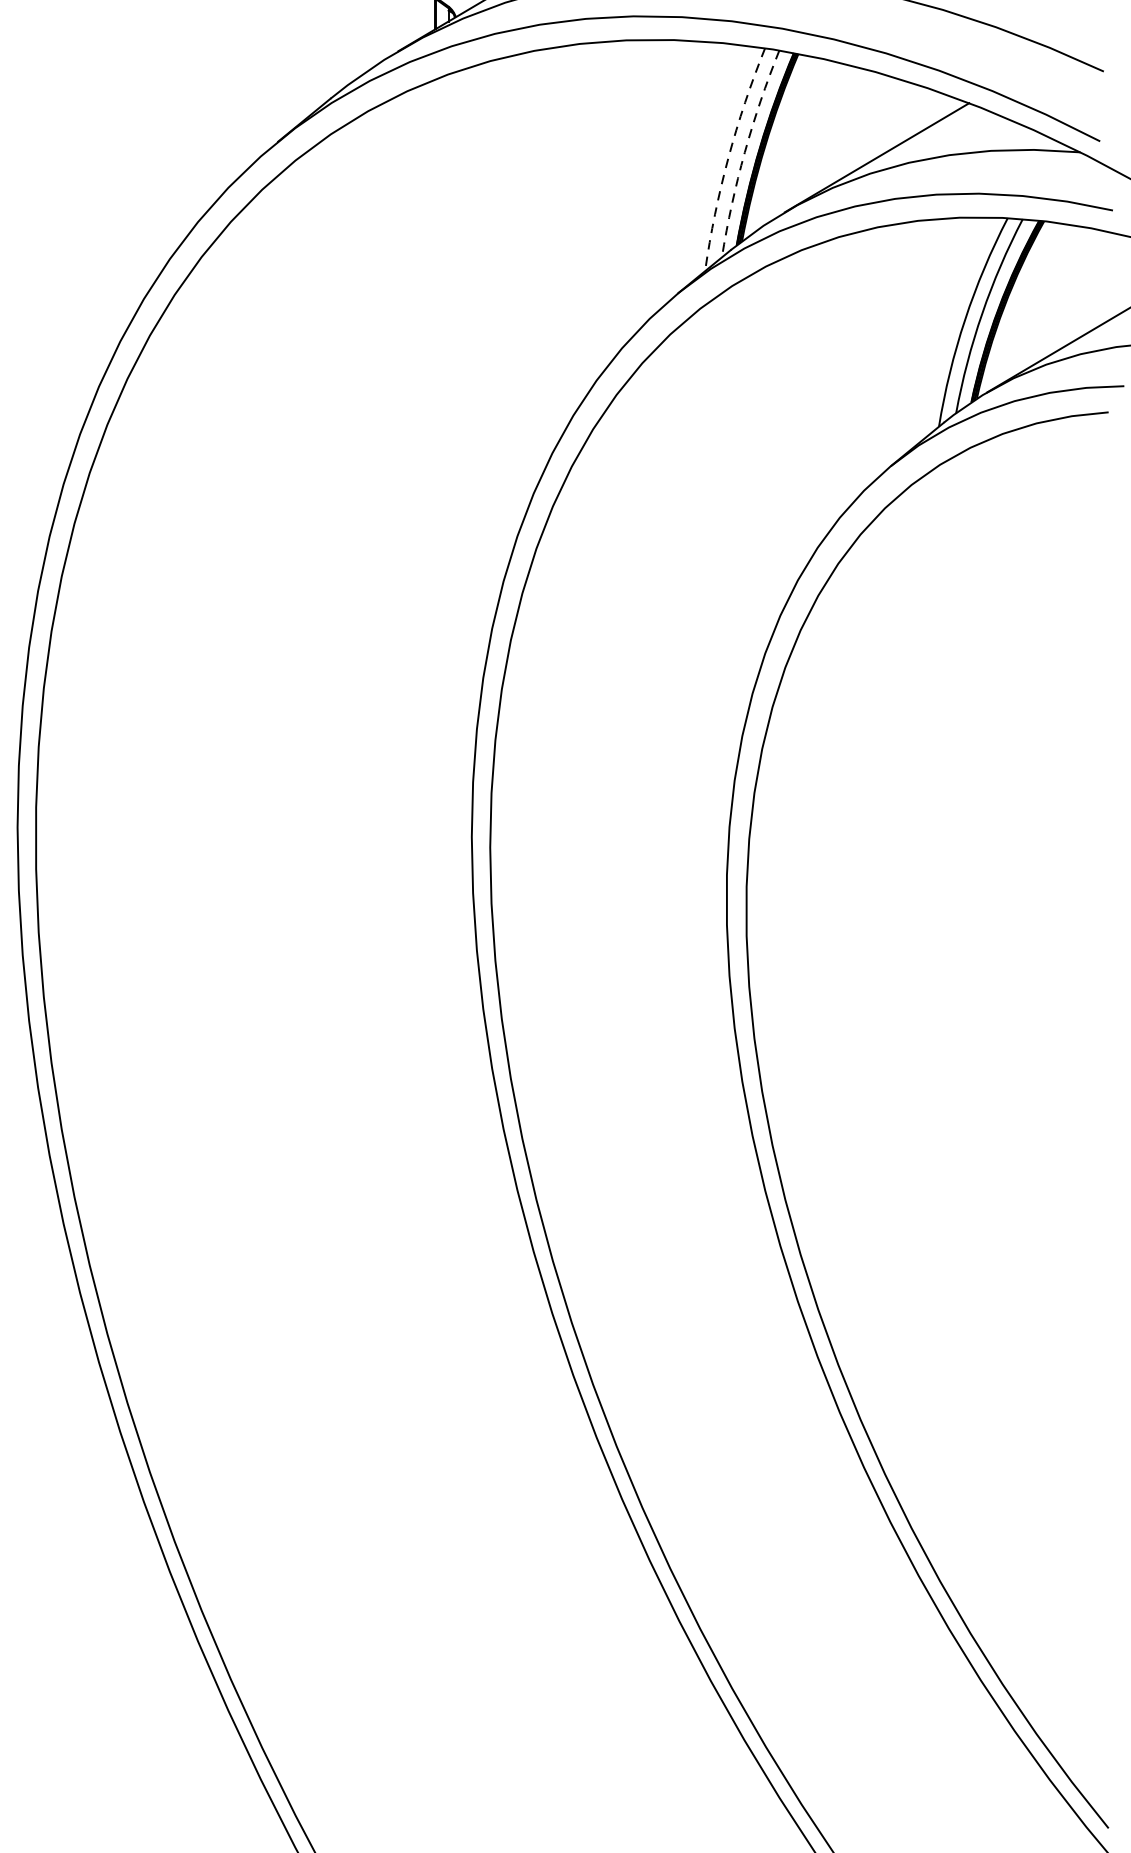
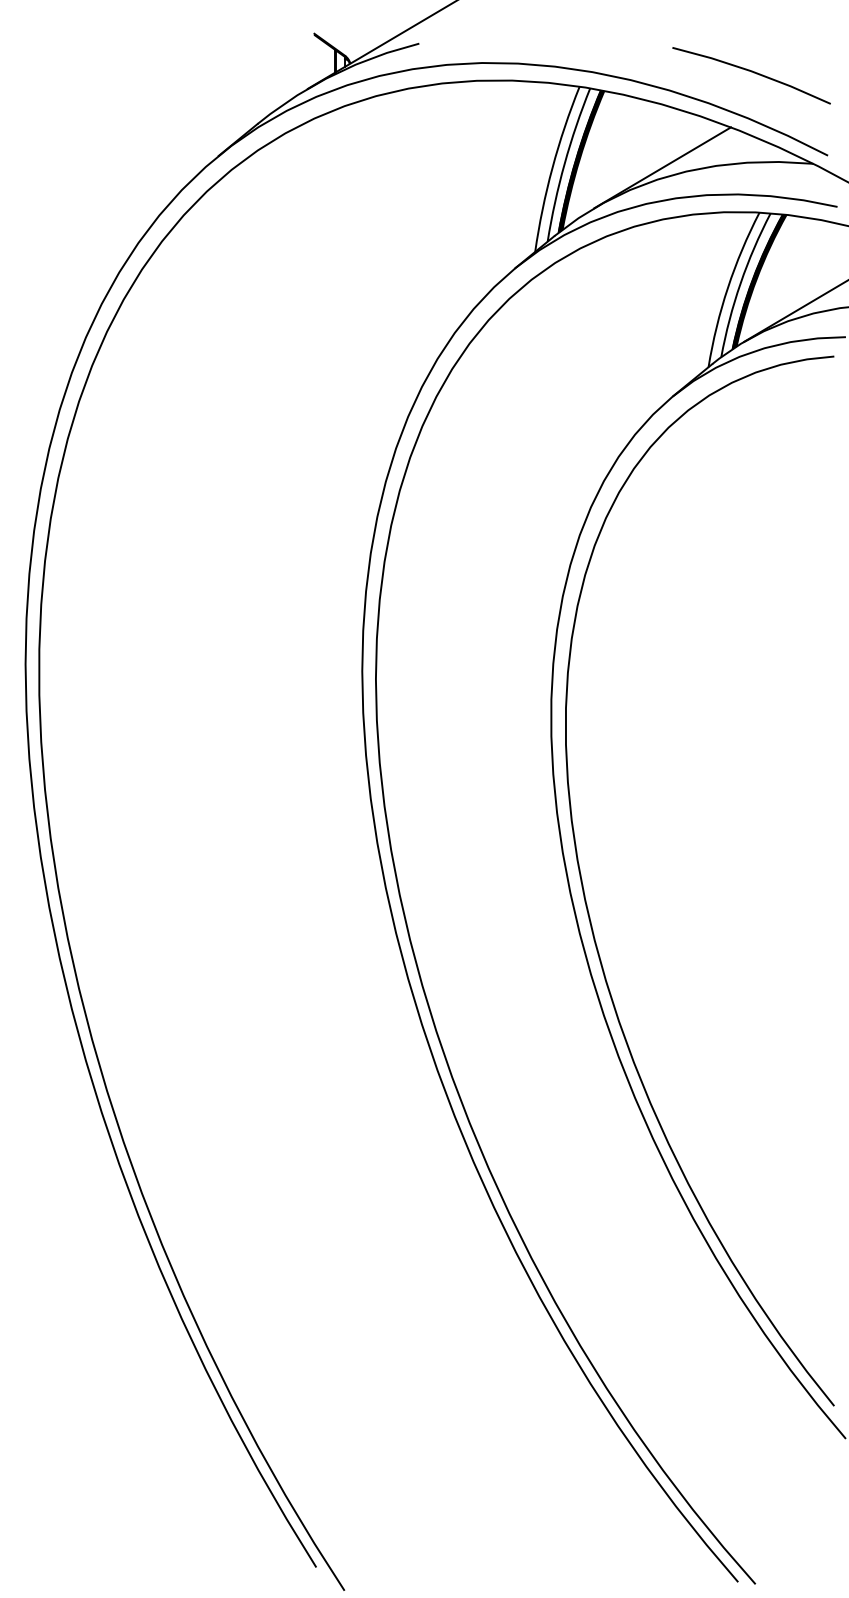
arc: (744, 151) -> (564, 163), dashed -> solid
arc: (728, 157) -> (552, 167), dashed -> solid

